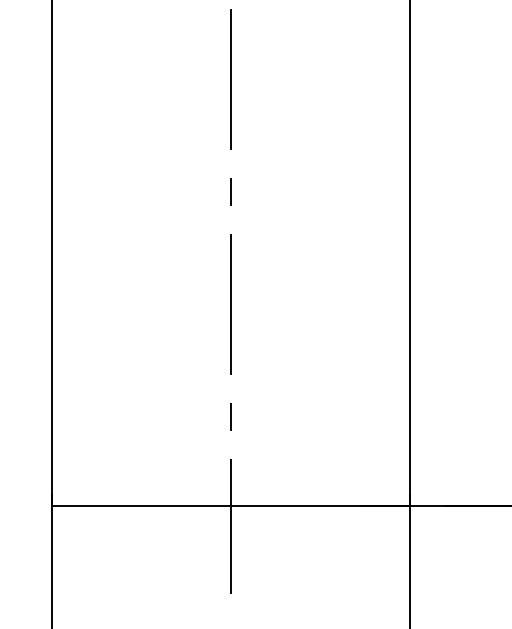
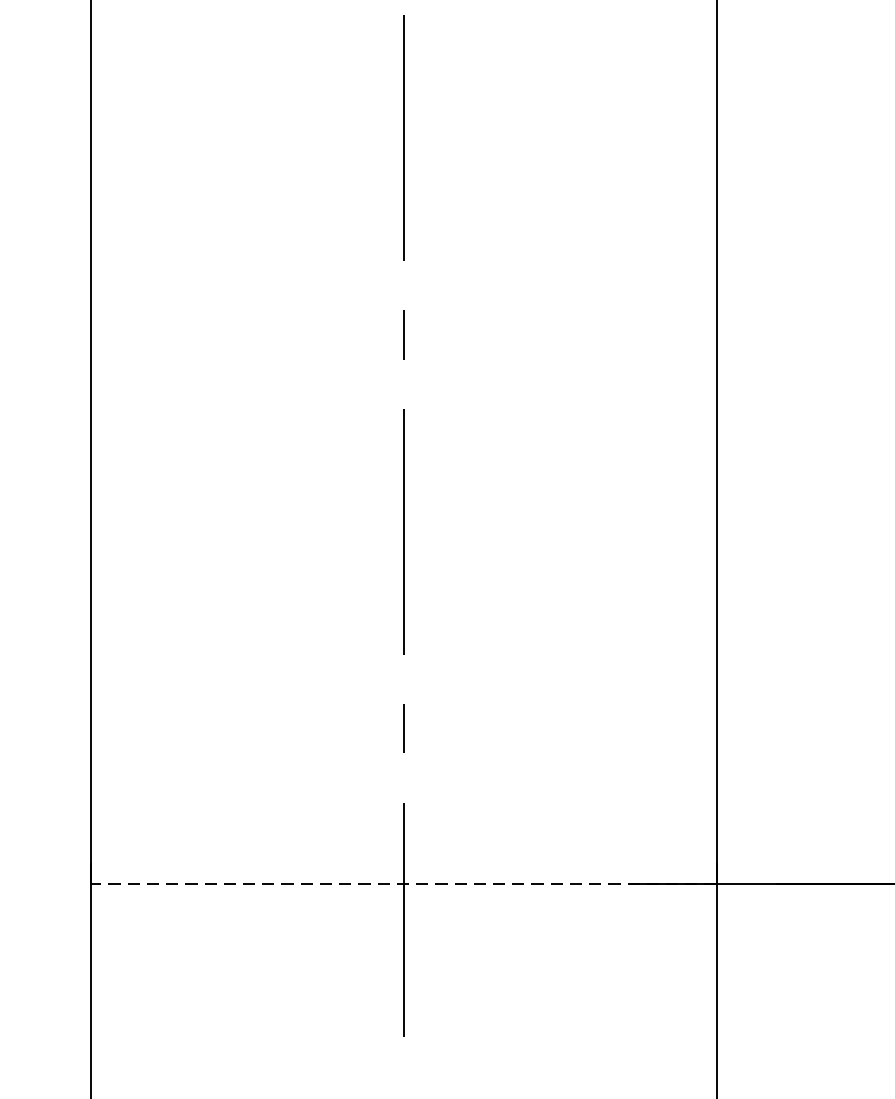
line: (230, 505) -> (402, 883), solid -> dashed

